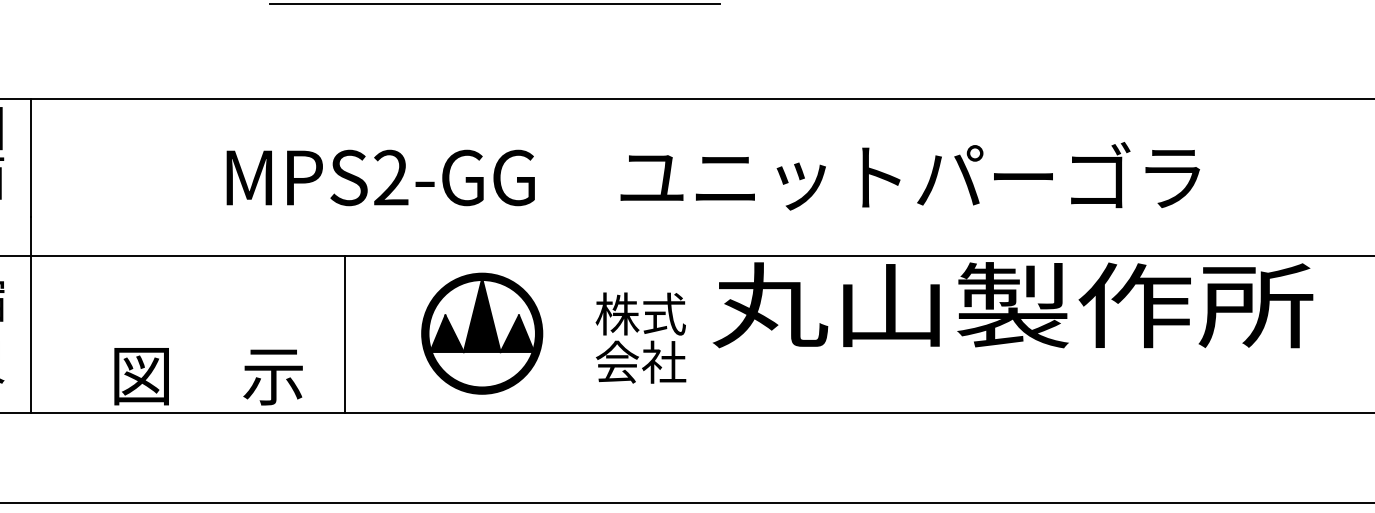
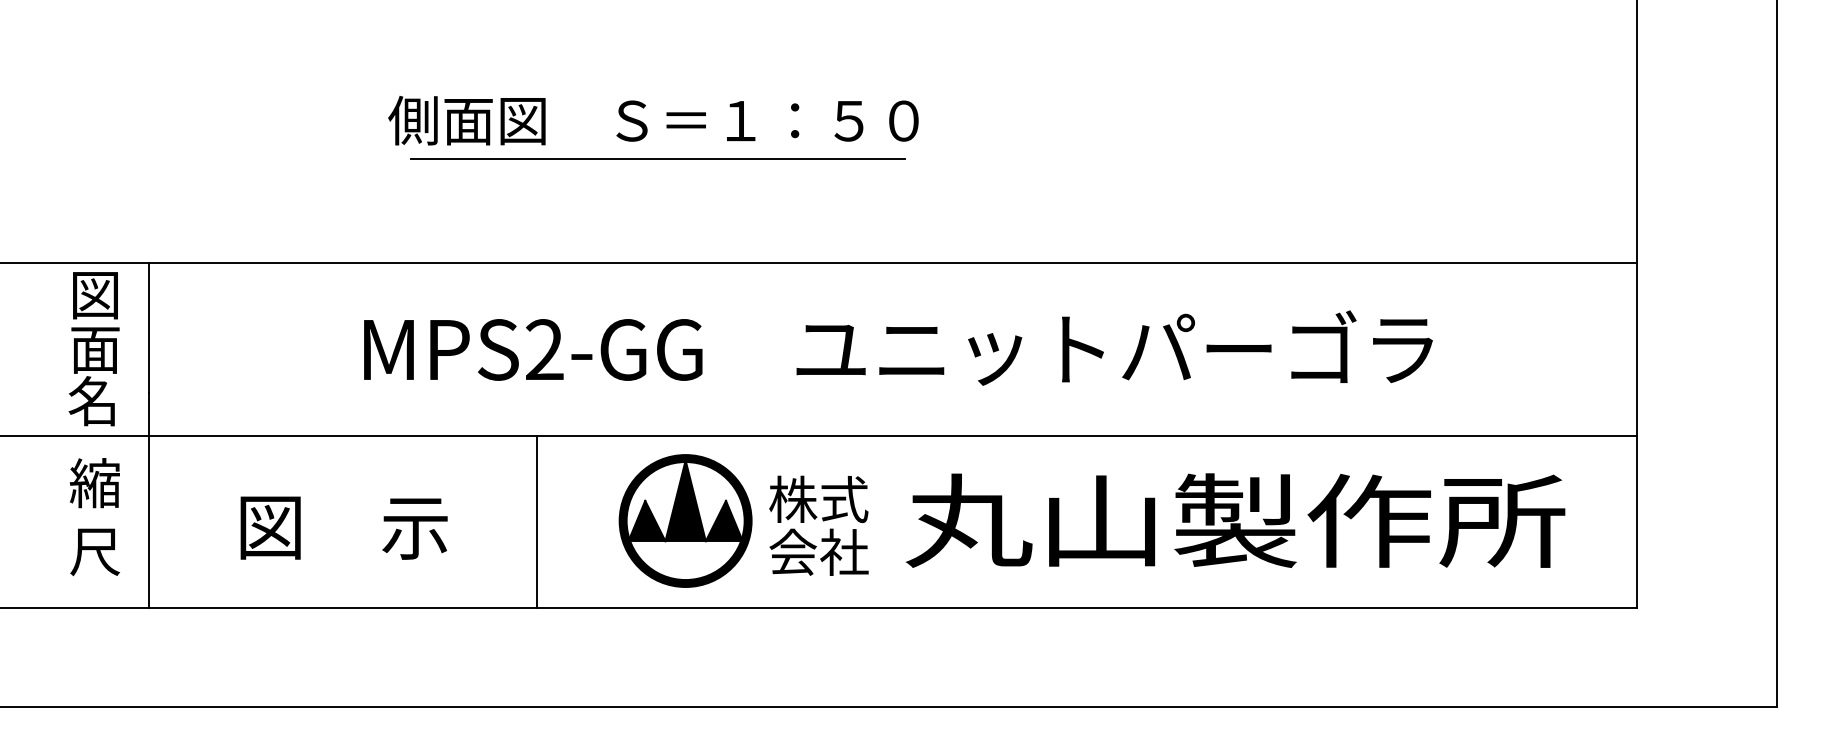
text: (1012, 305) -> (1235, 520), moved
part: (482, 333) -> (685, 520), moved
line: (345, 334) -> (537, 521), moved
text: (207, 376) -> (343, 527), moved

